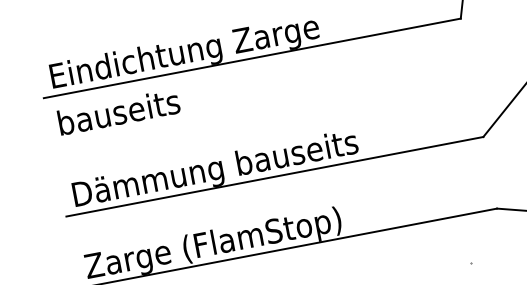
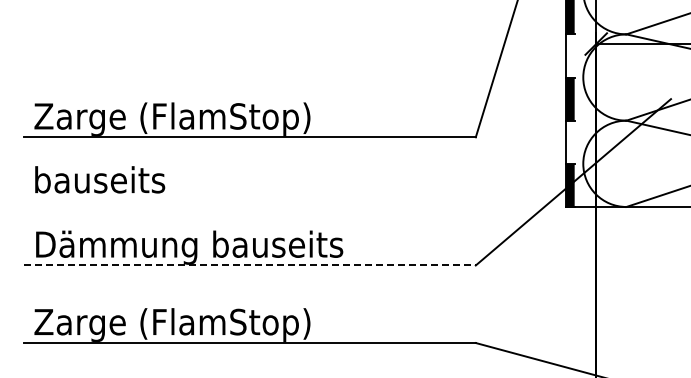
text: (183, 53) -> (179, 118), Eindichtung Zarge -> Zarge (FlamStop)
text: (119, 111) -> (100, 179), moved
line: (275, 176) -> (250, 265), solid -> dashed

